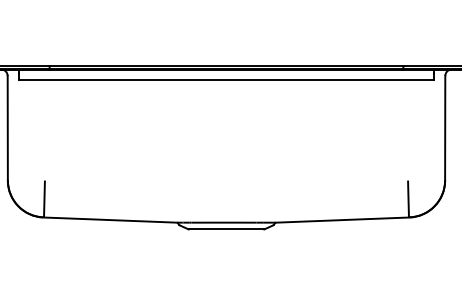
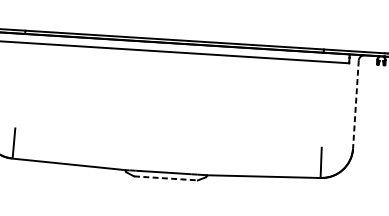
line: (445, 128) -> (356, 104), solid -> dashed
line: (226, 229) -> (165, 178), solid -> dashed

